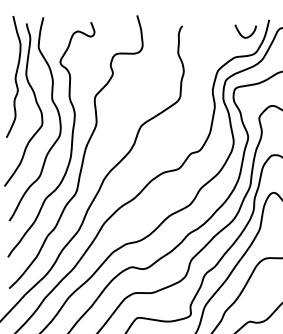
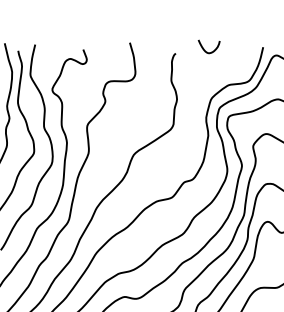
curve: (241, 34) -> (204, 49), moved

